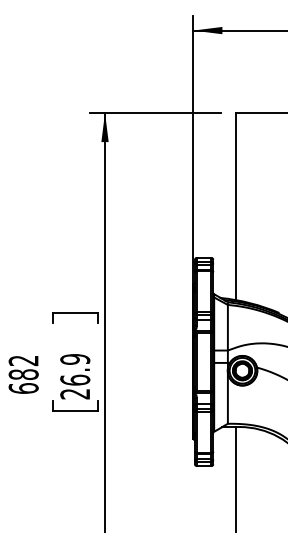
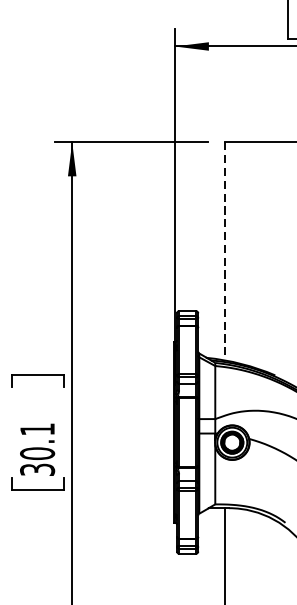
line: (235, 206) -> (224, 251), solid -> dashed
text: (75, 376) -> (37, 449), 26.9 -> 30.1

